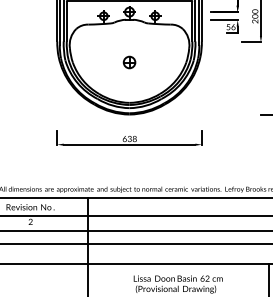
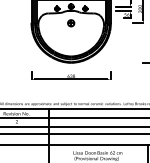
part: (130, 62) -> (71, 23), moved

